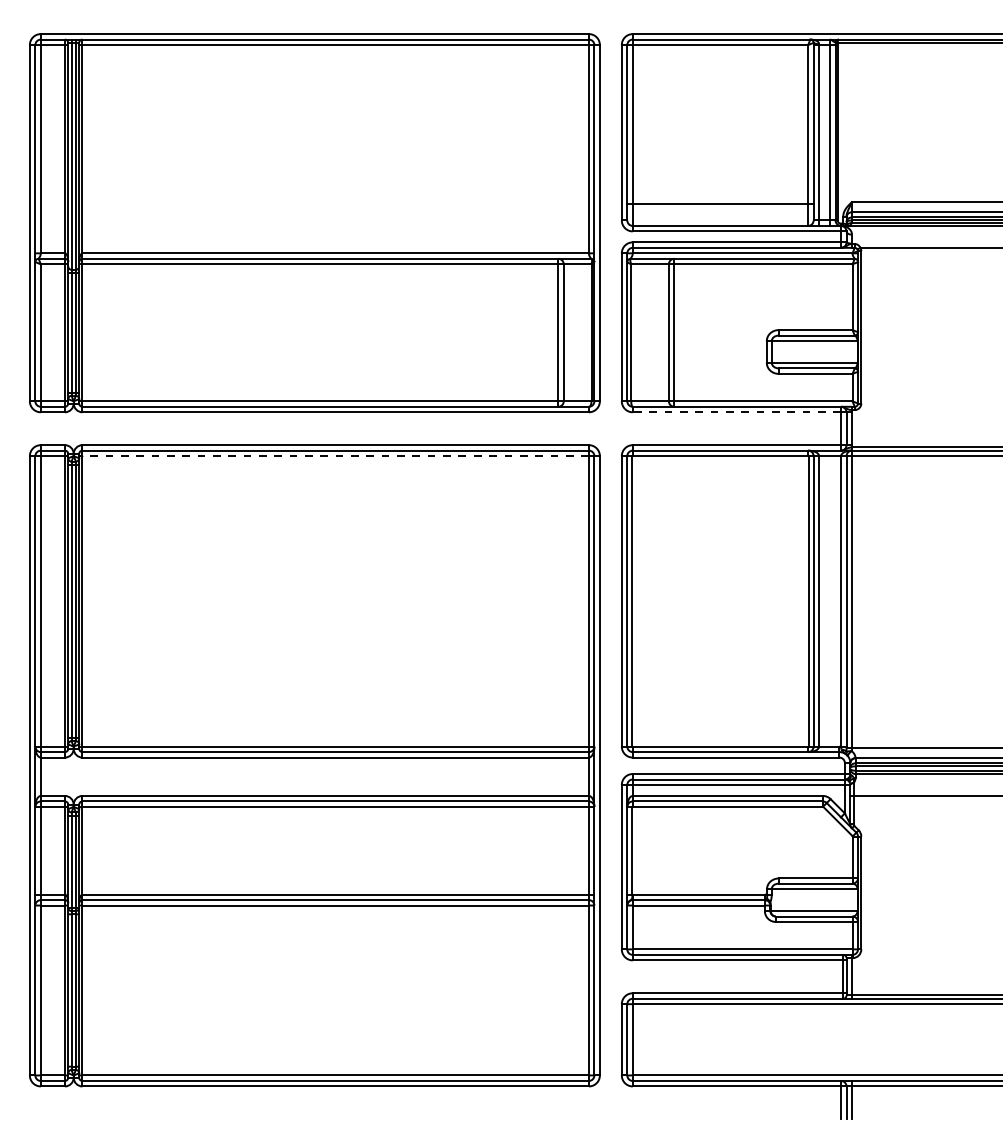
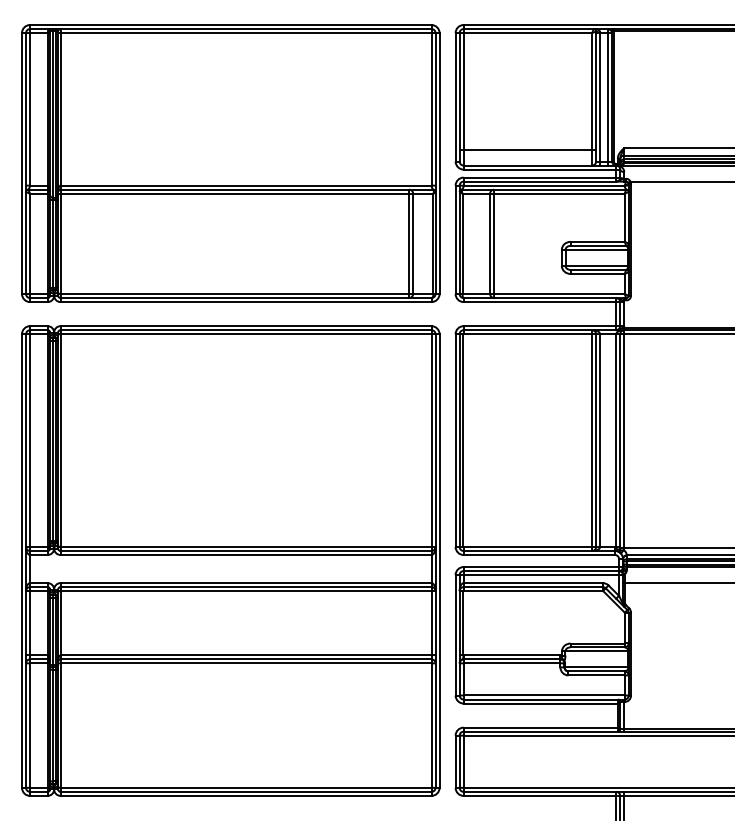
line: (736, 412) -> (539, 302), dashed -> solid
line: (335, 455) -> (245, 333), dashed -> solid

